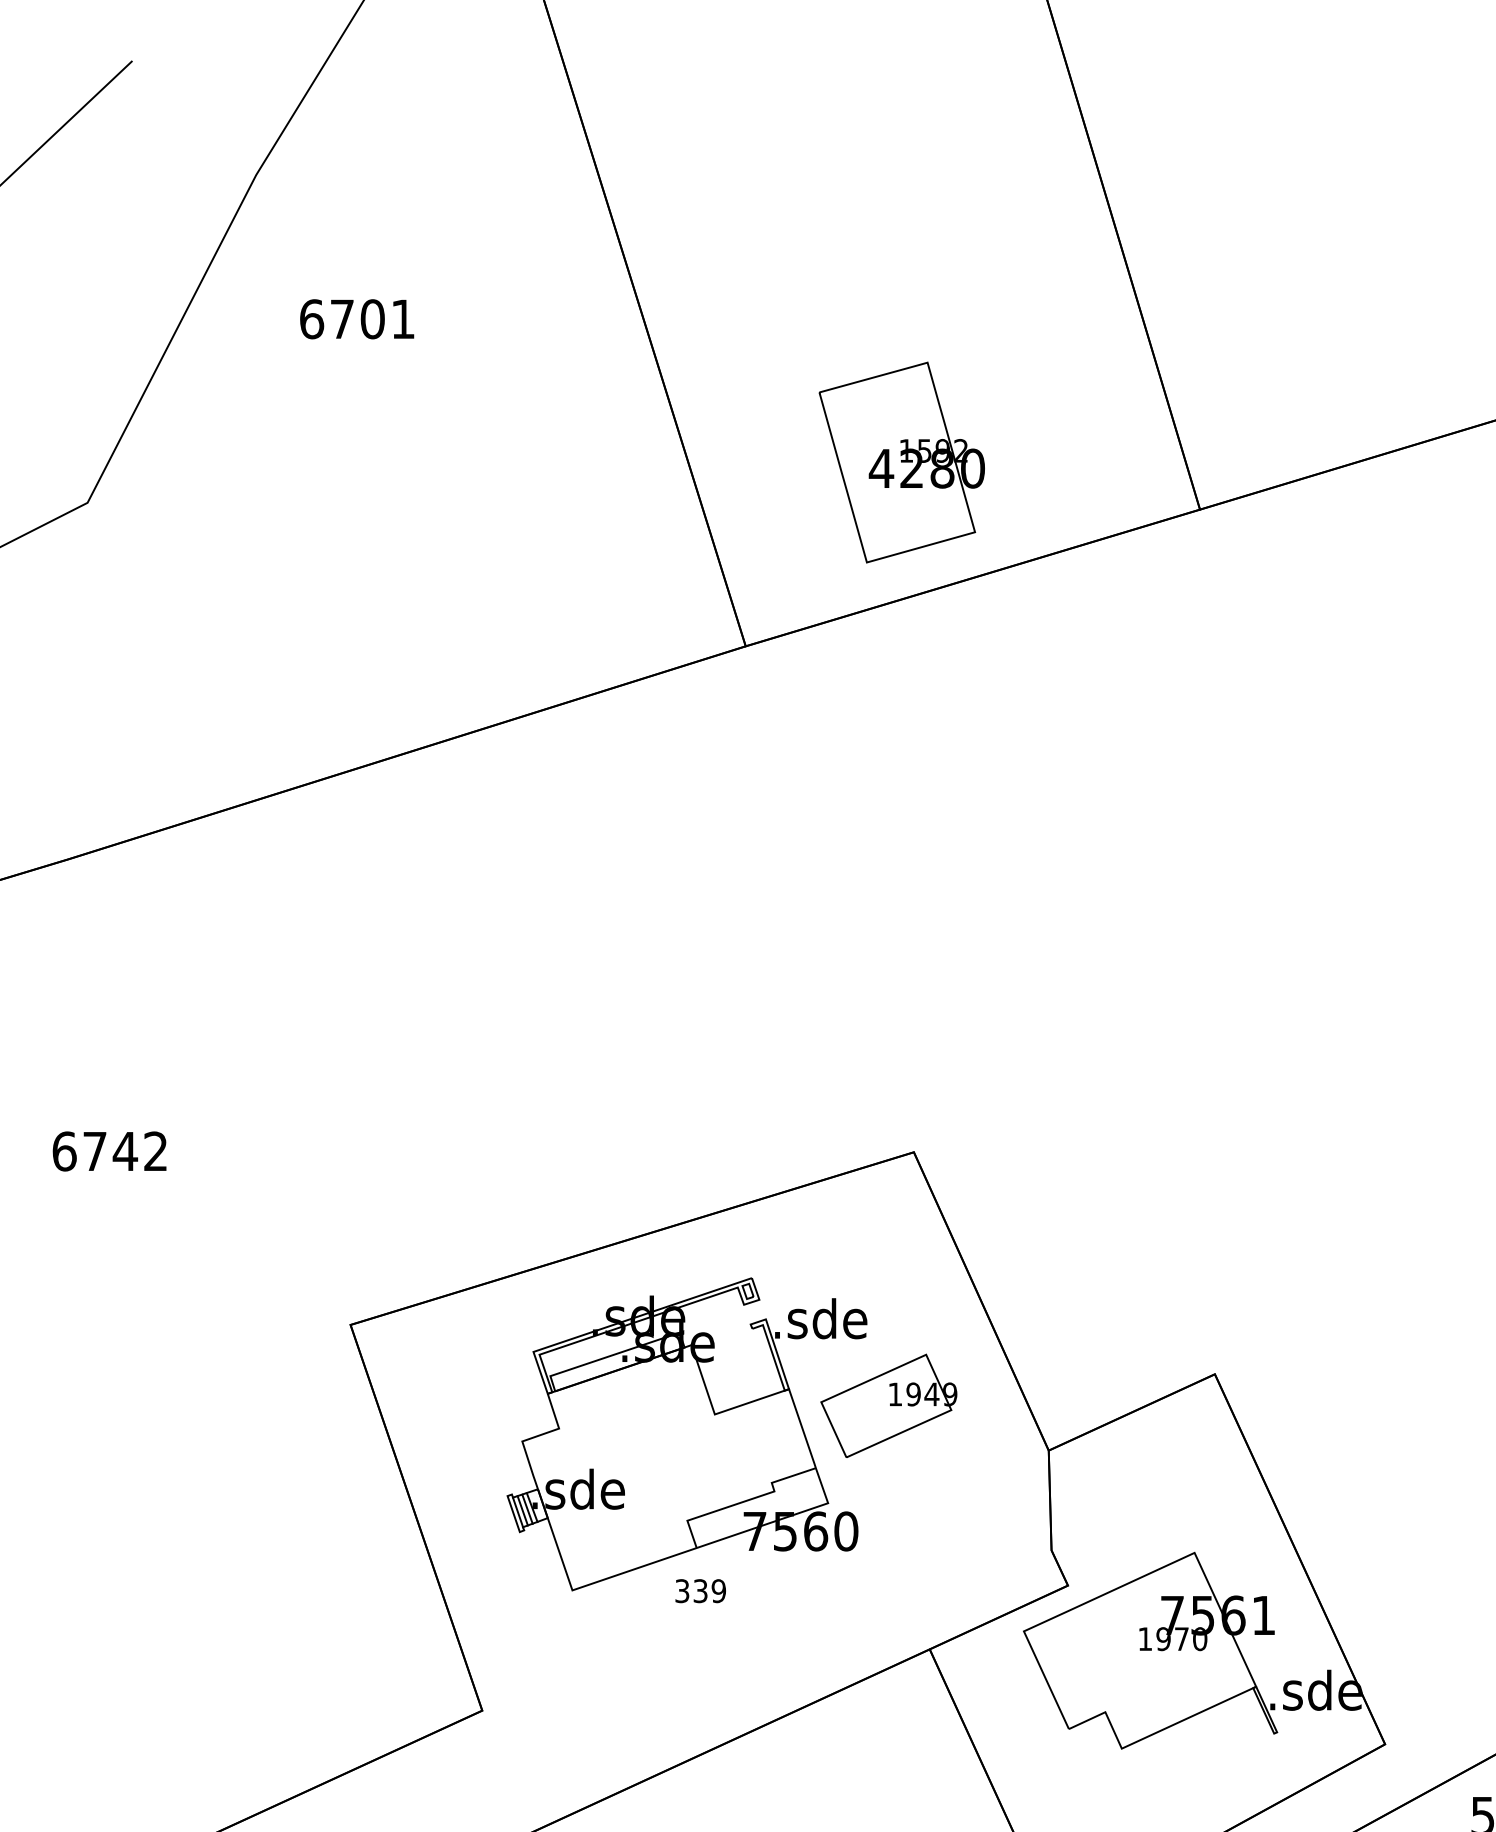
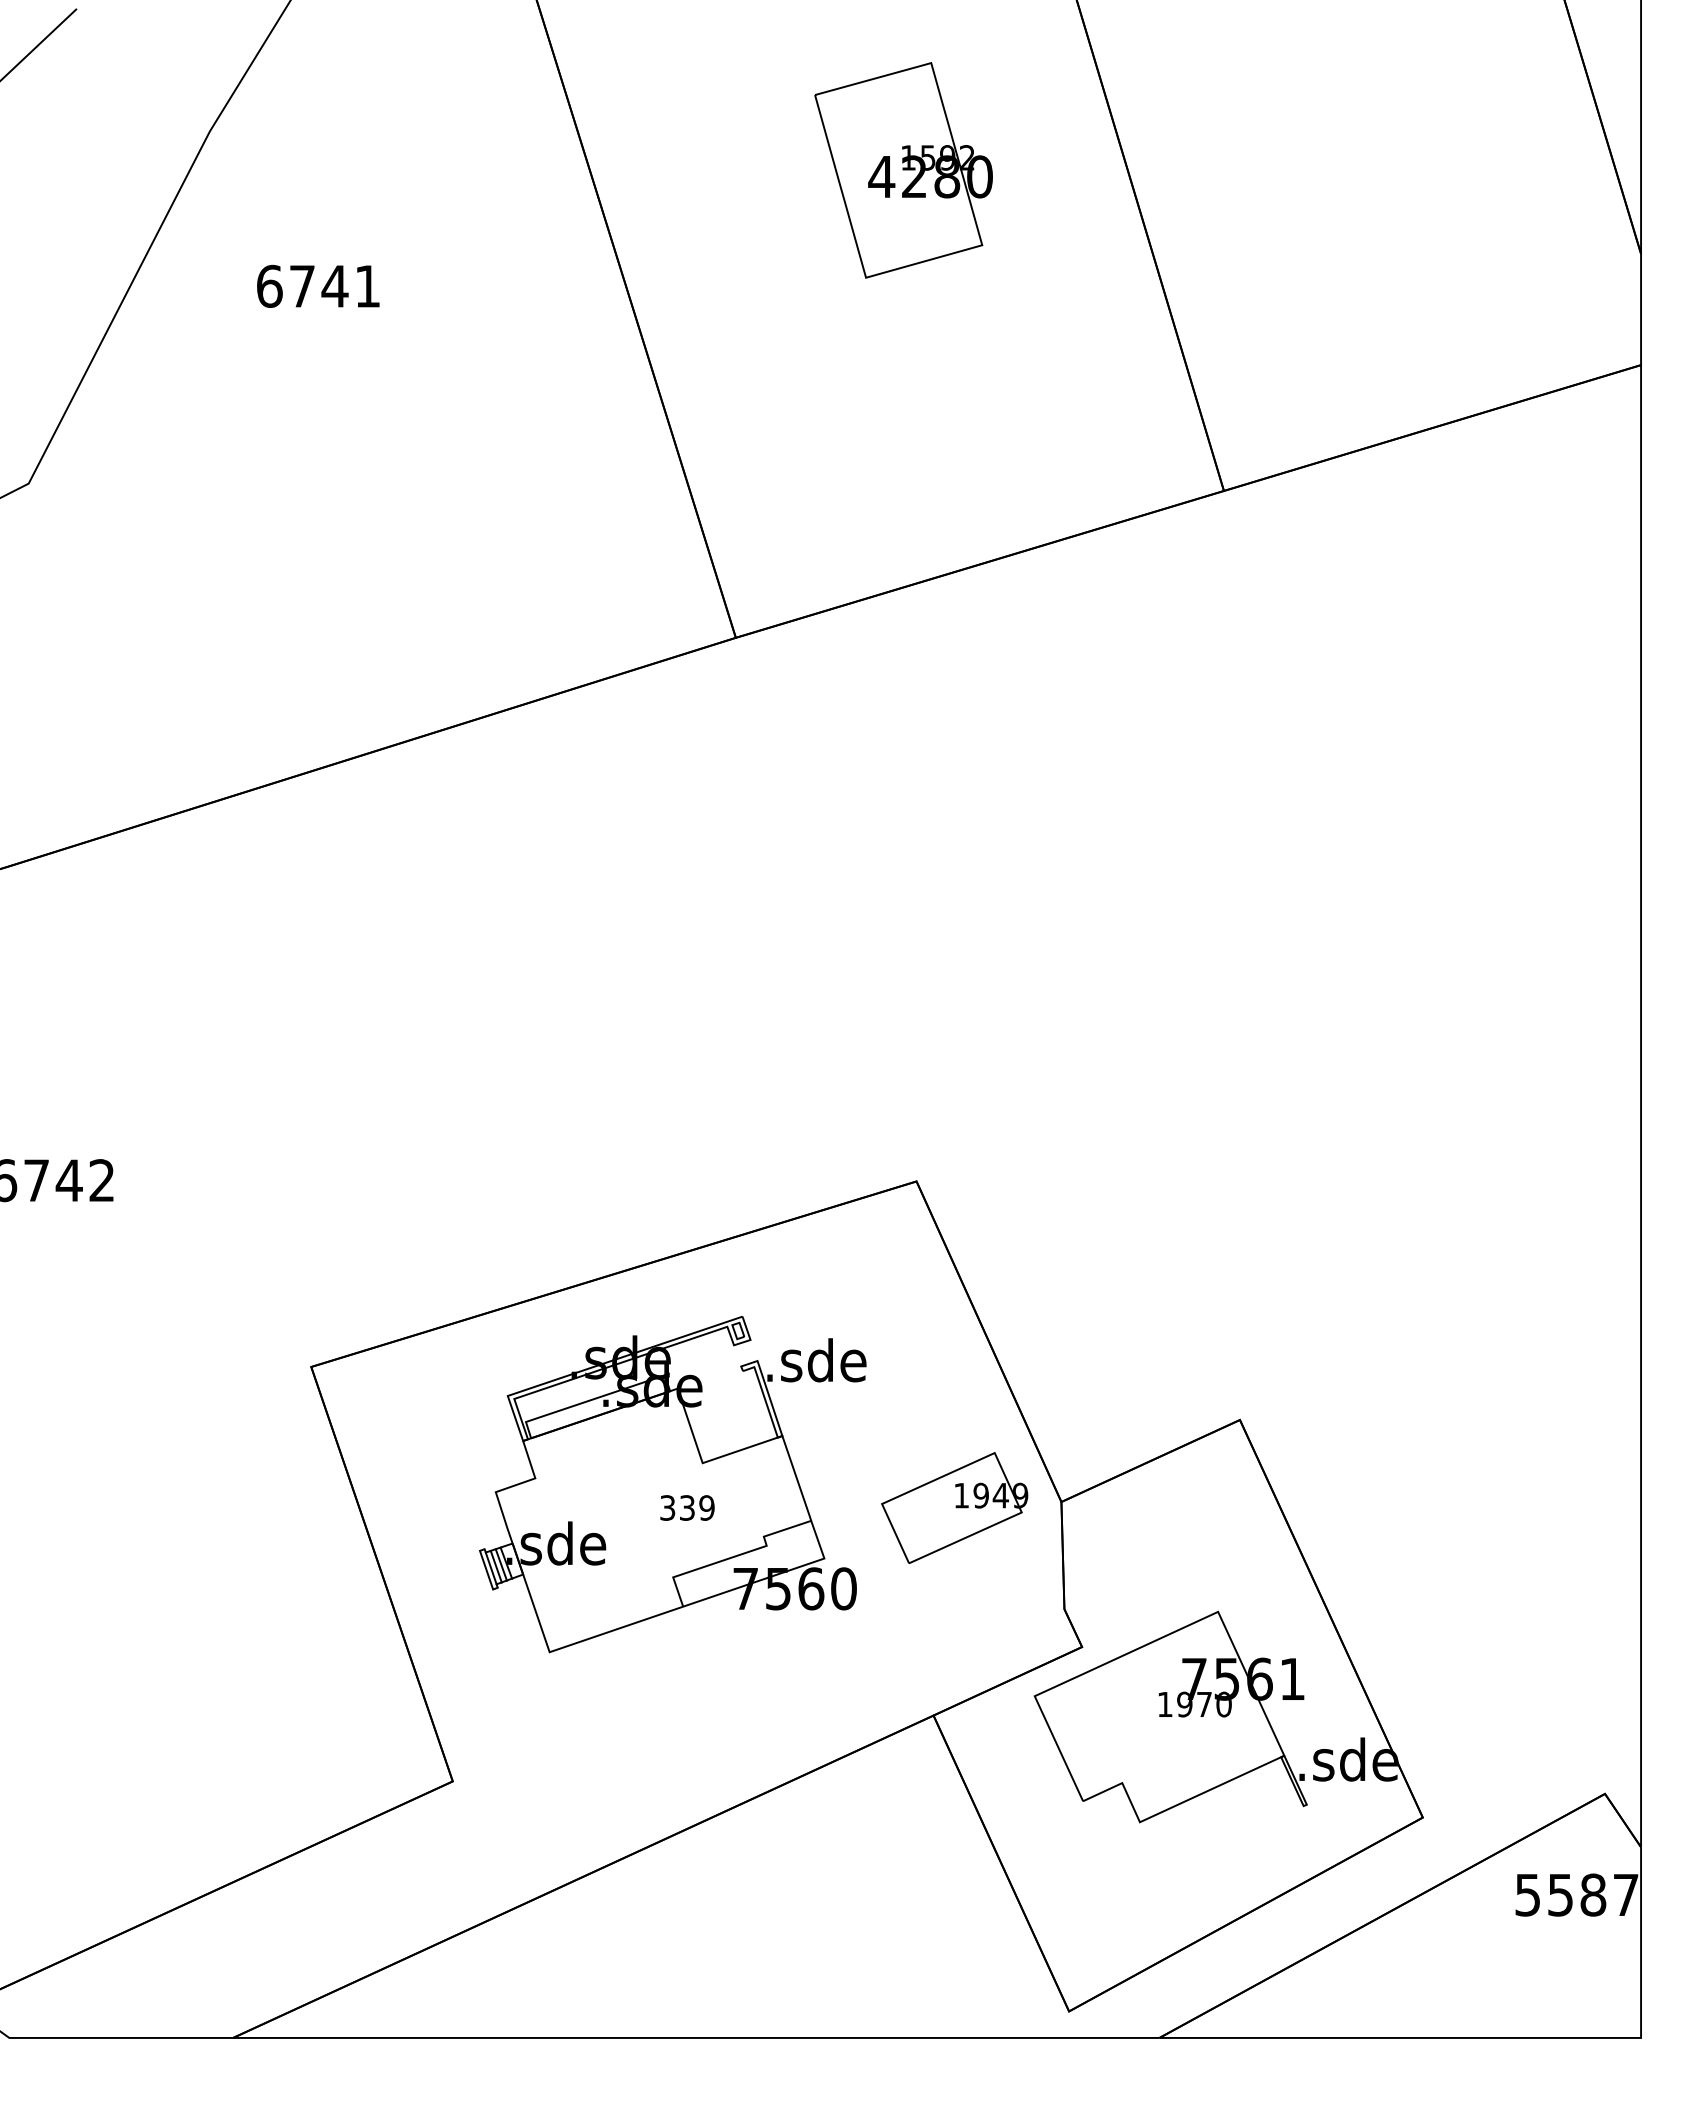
text: (372, 318) -> (334, 285), 6701 -> 6741
part: (901, 462) -> (903, 170), moved
part: (888, 1405) -> (954, 1507), moved
text: (700, 1590) -> (687, 1507), moved

